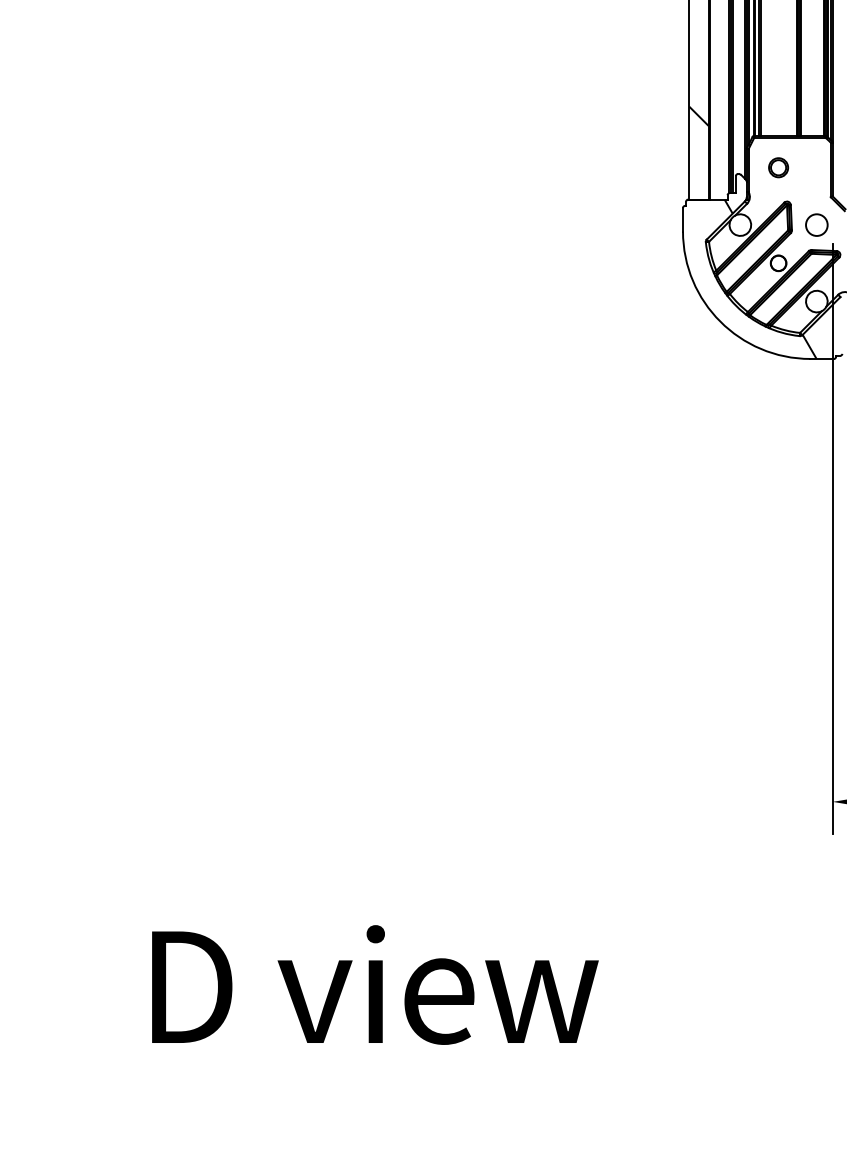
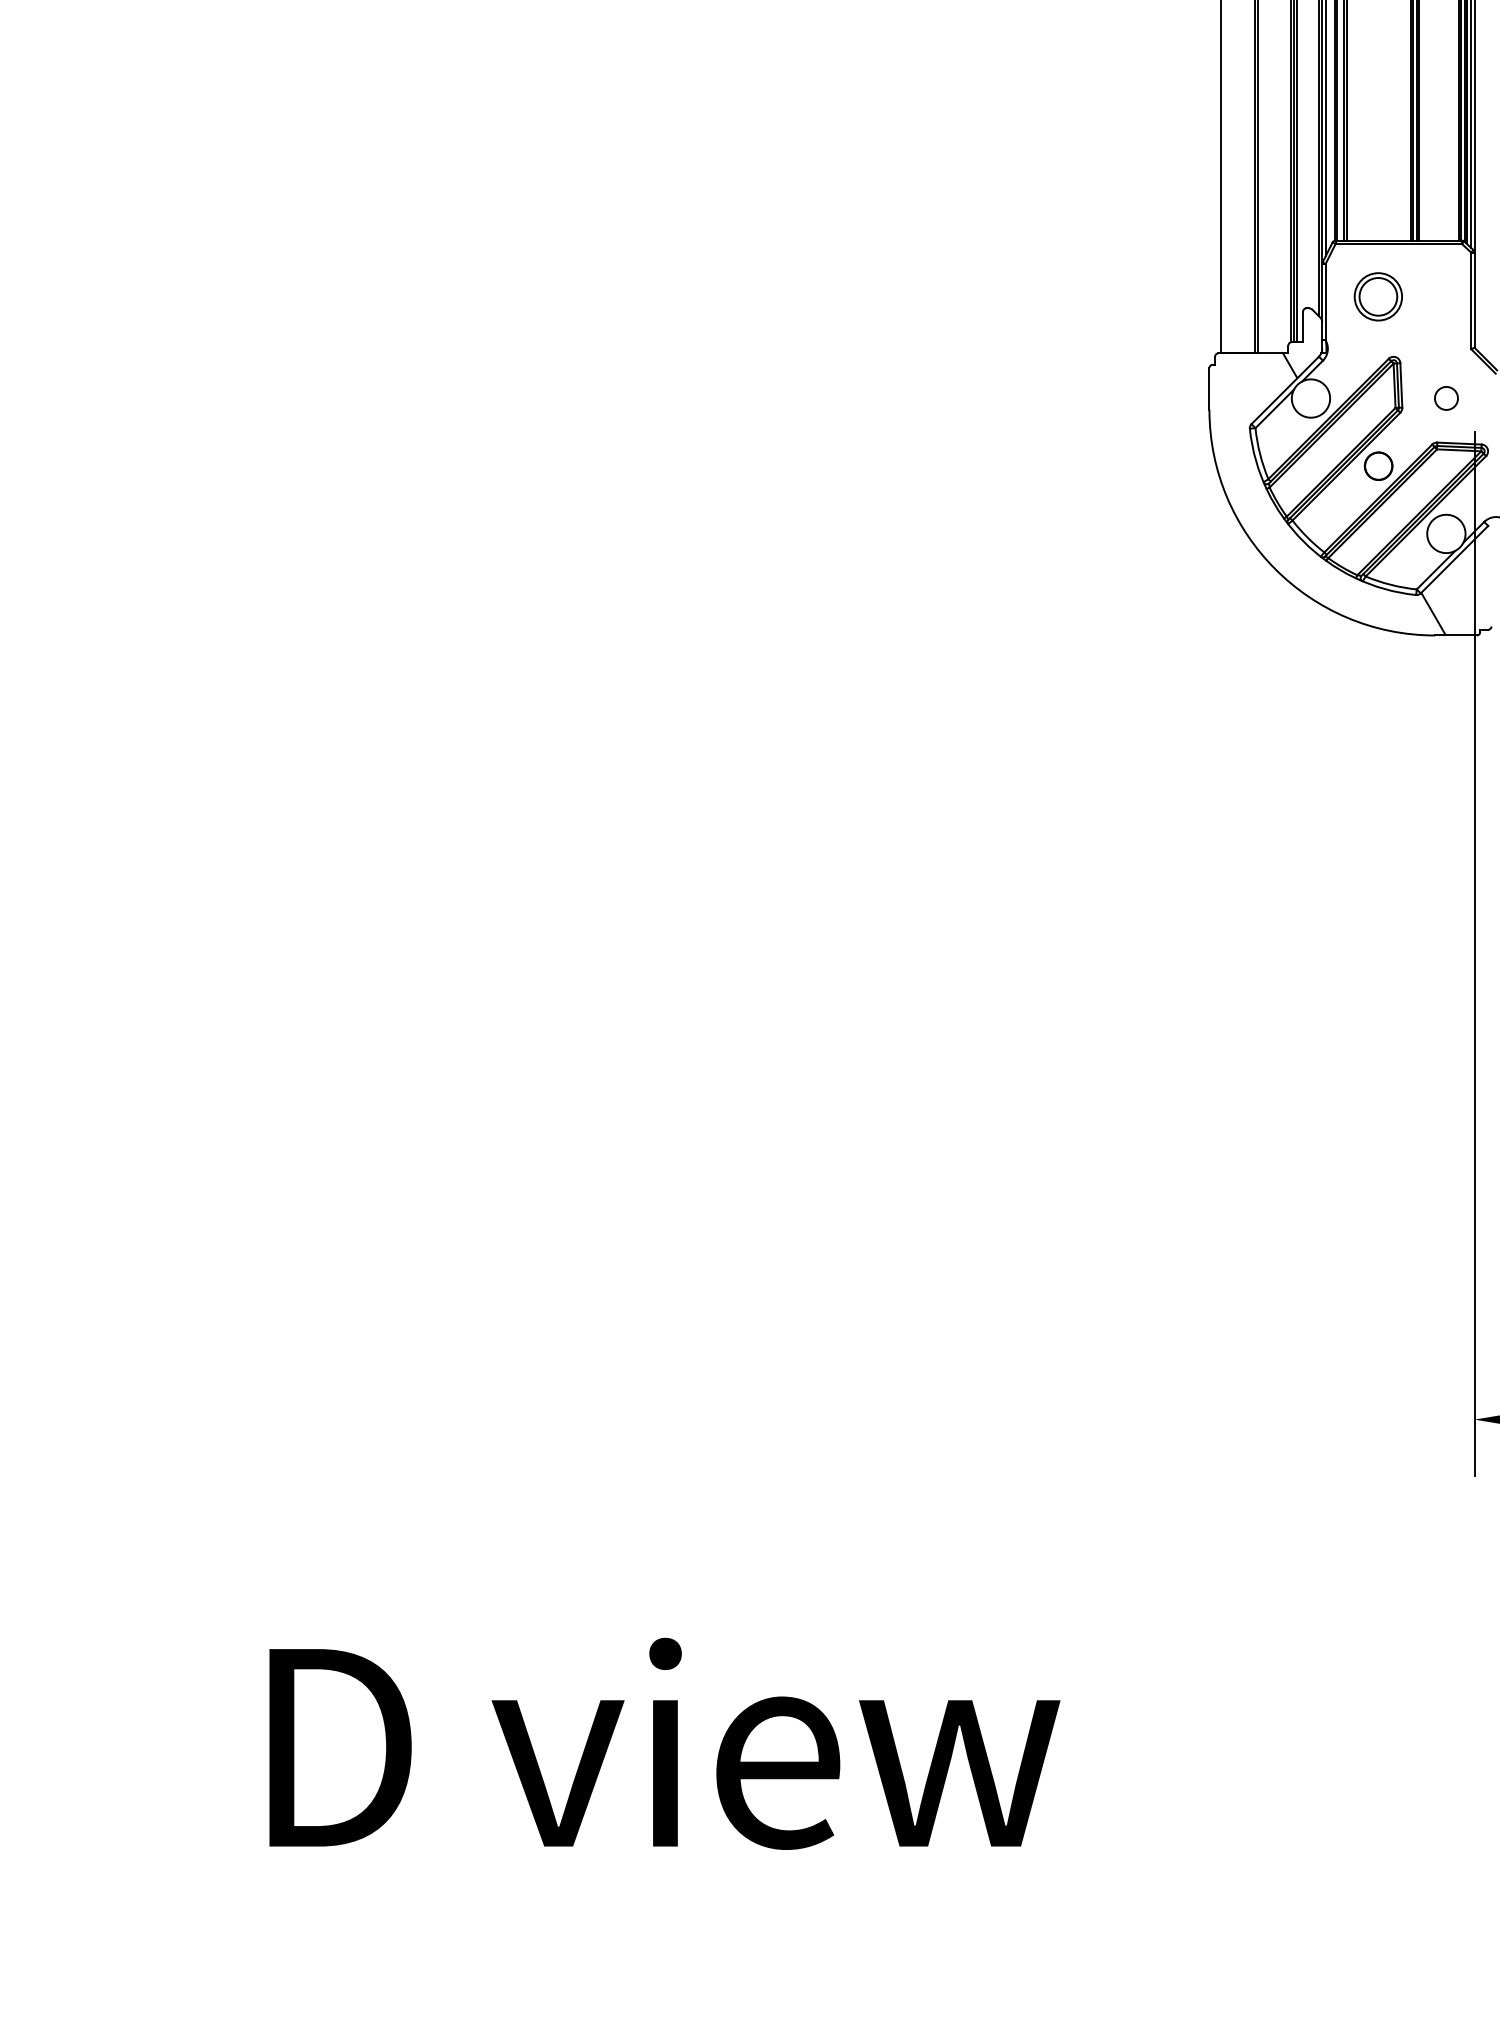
hatch: (698, 115) -> (1236, 204), removed
part: (778, 167) -> (1378, 296), size x1.4
circle: (816, 224) -> (1445, 397), size x0.6

